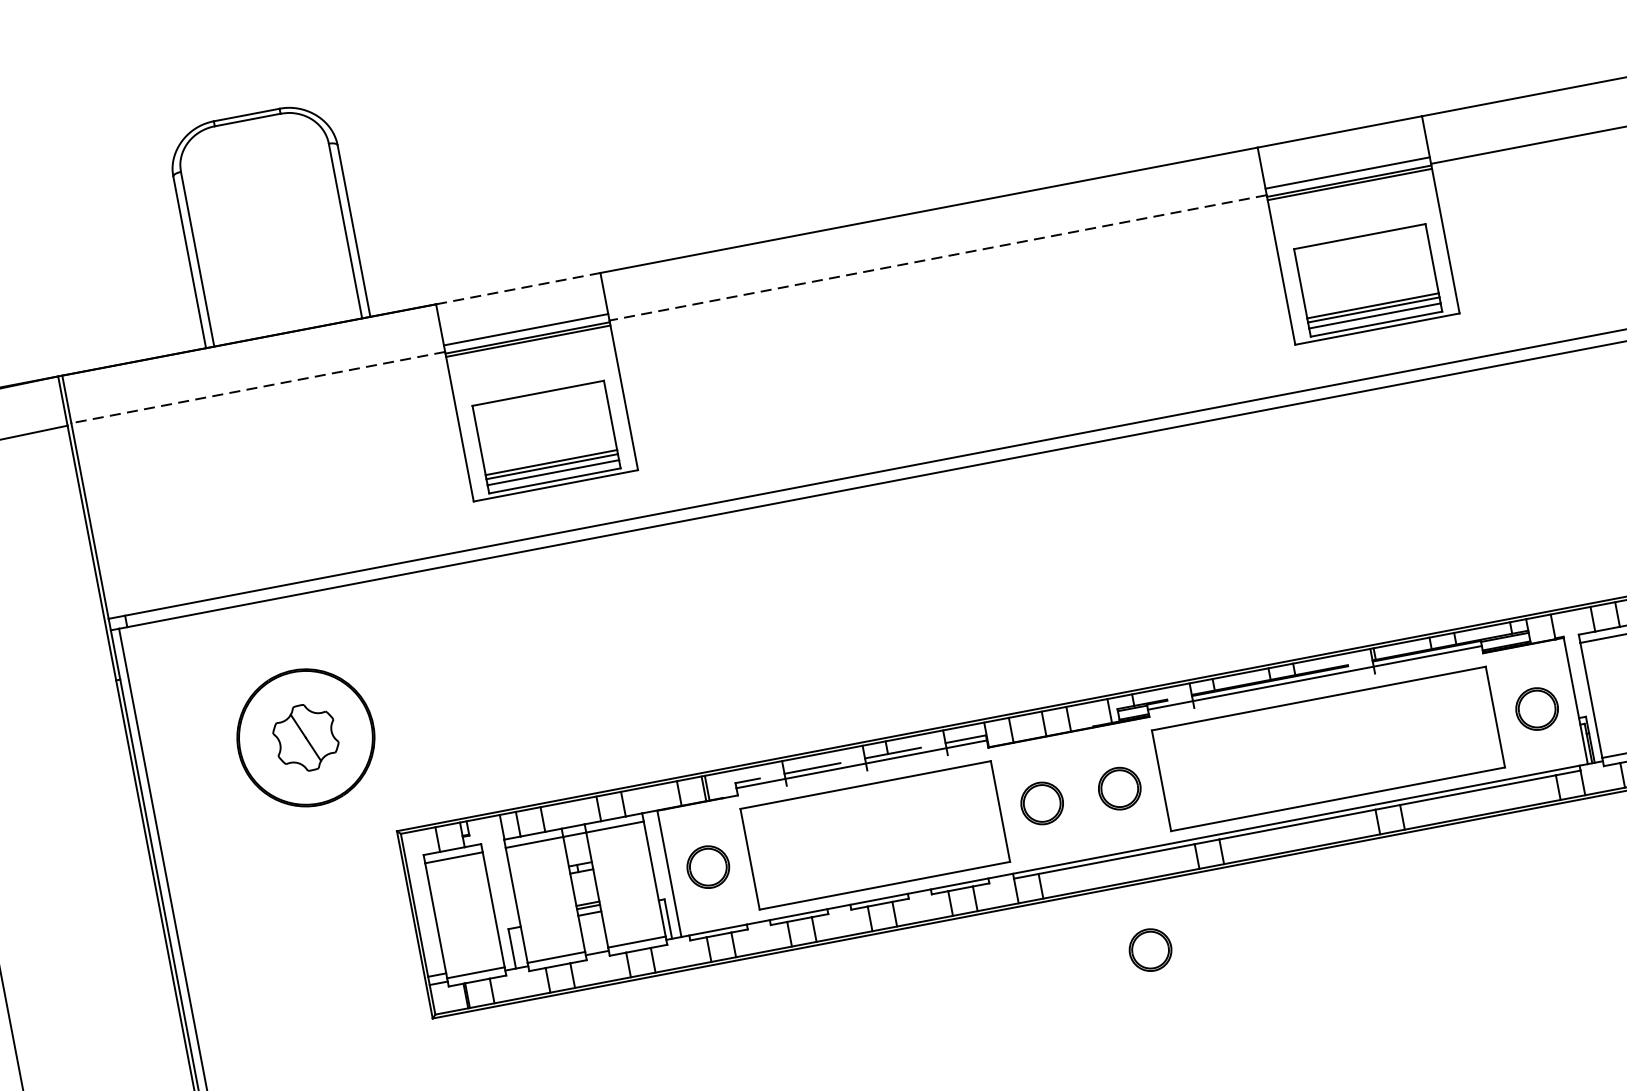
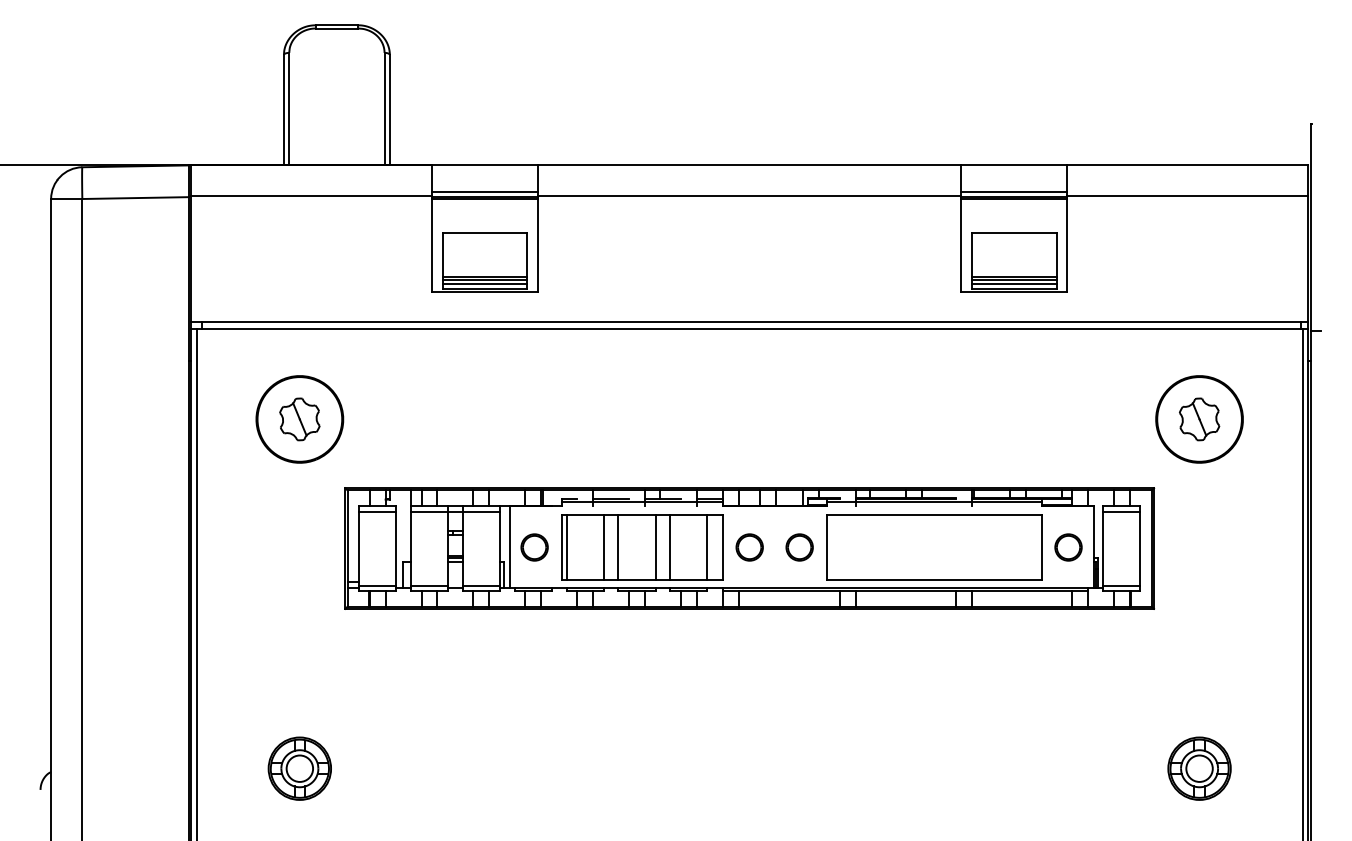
line: (937, 258) -> (749, 196), dashed -> solid
line: (518, 288) -> (485, 165), dashed -> solid
line: (257, 388) -> (311, 196), dashed -> solid
line: (976, 815) -> (707, 547), added
line: (919, 826) -> (670, 547), added
line: (895, 831) -> (655, 547), added
line: (838, 842) -> (618, 547), added
line: (815, 846) -> (603, 547), added
line: (757, 857) -> (566, 547), added
circle: (1150, 950) -> (799, 651), removed

